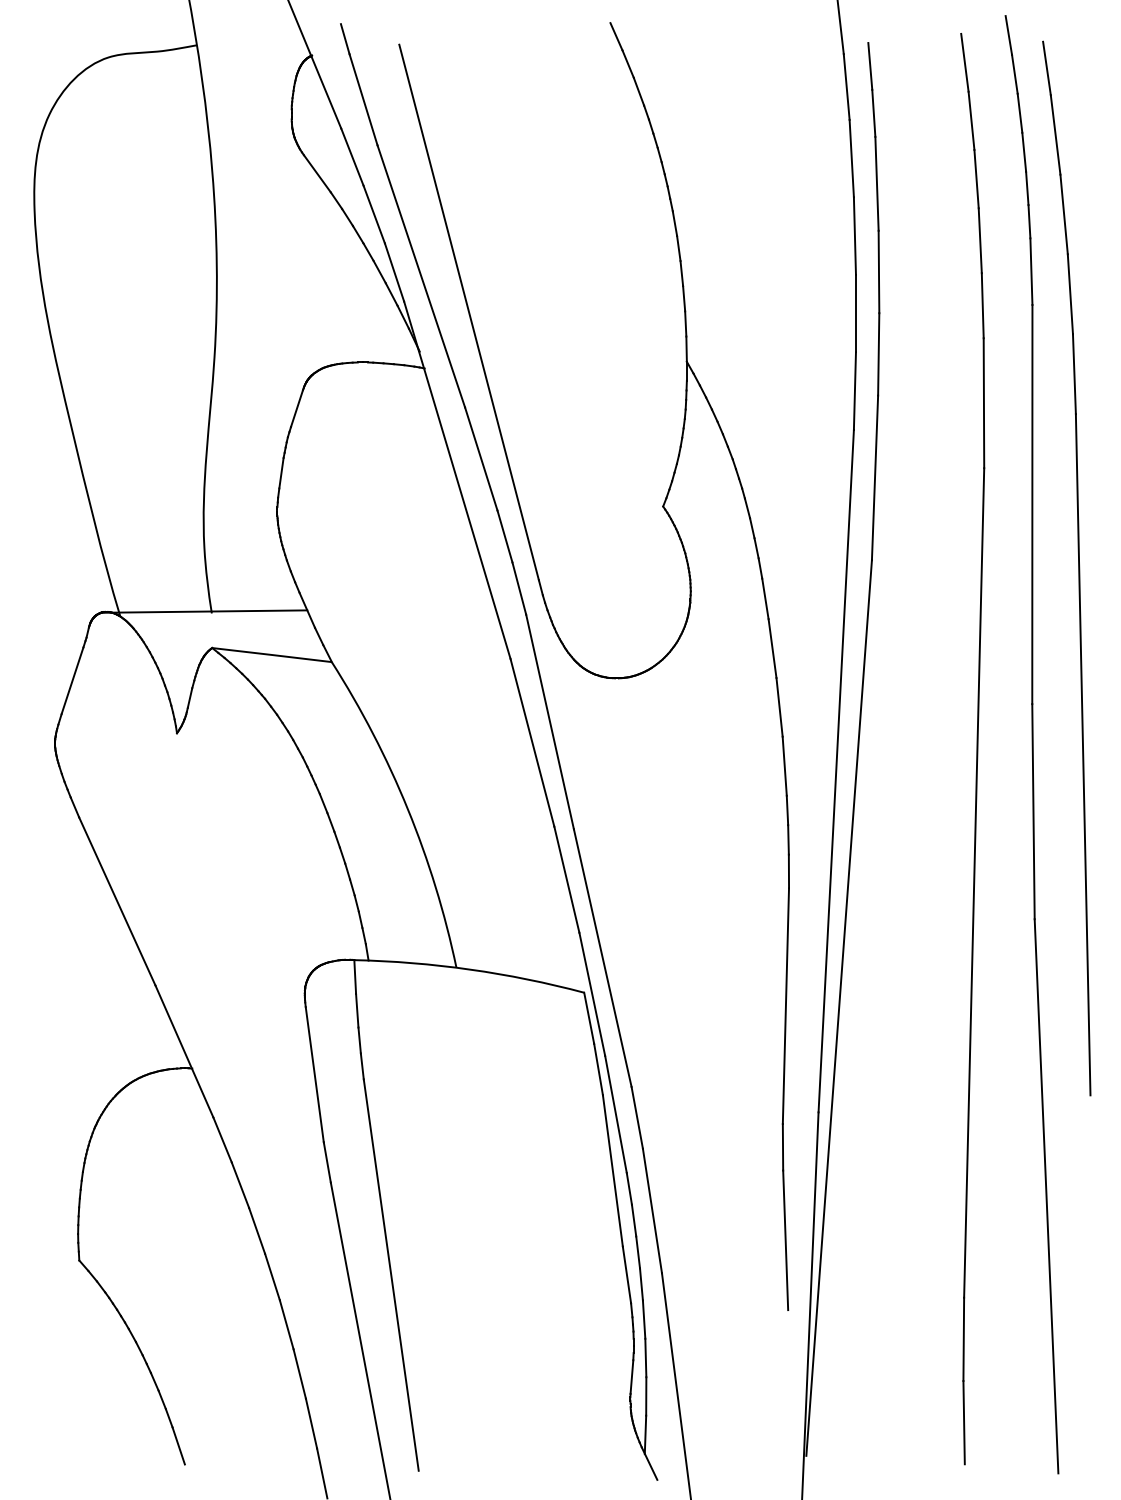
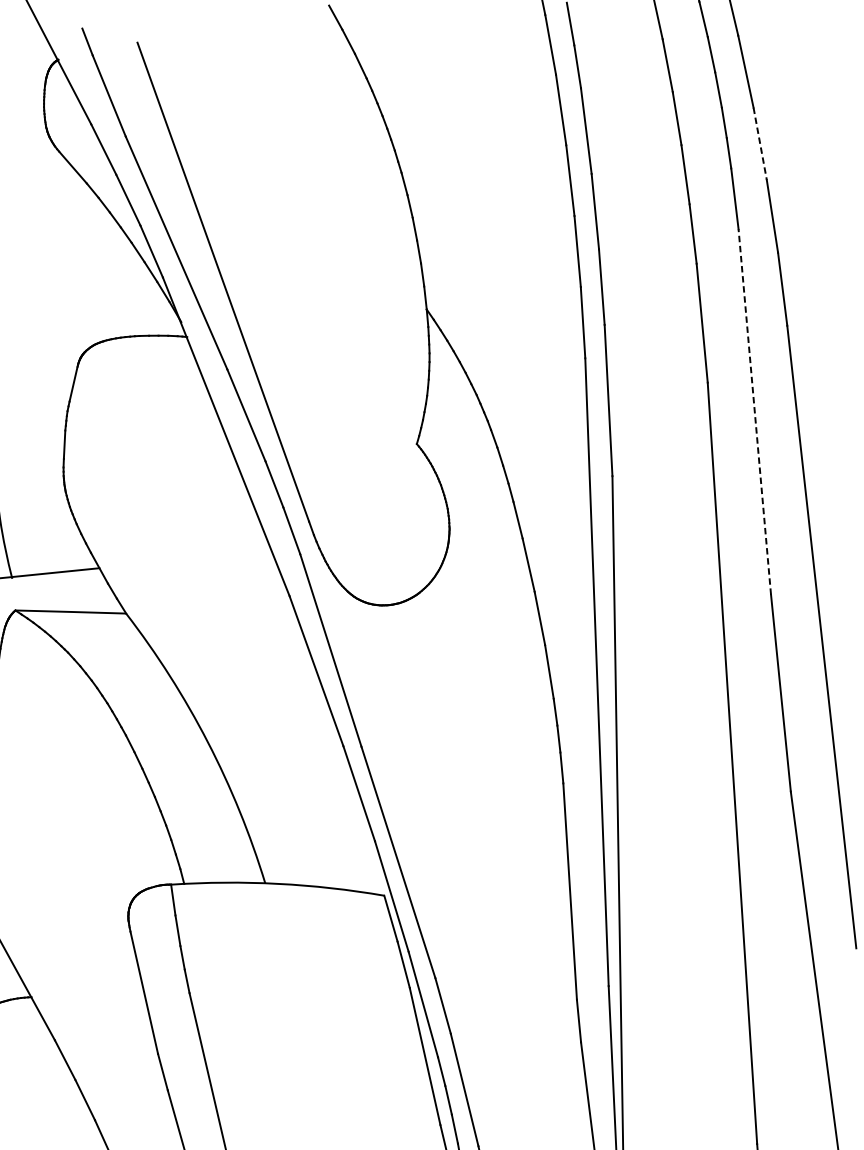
line: (1064, 214) -> (760, 143), solid -> dashed
line: (1032, 504) -> (754, 411), solid -> dashed

